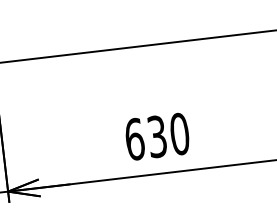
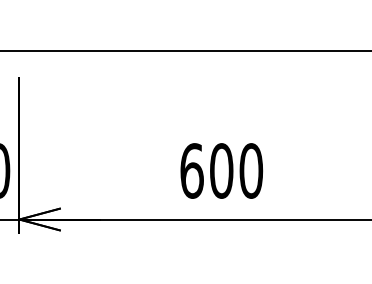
text: (157, 136) -> (221, 170), 630 -> 600

